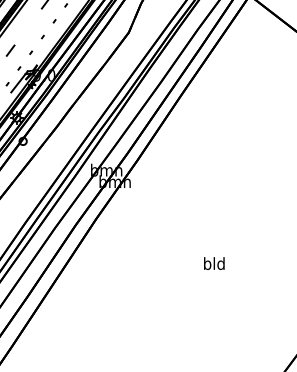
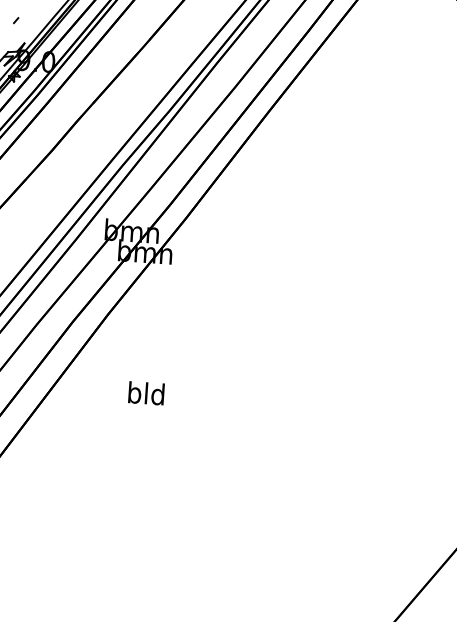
text: (214, 263) -> (146, 393), moved

